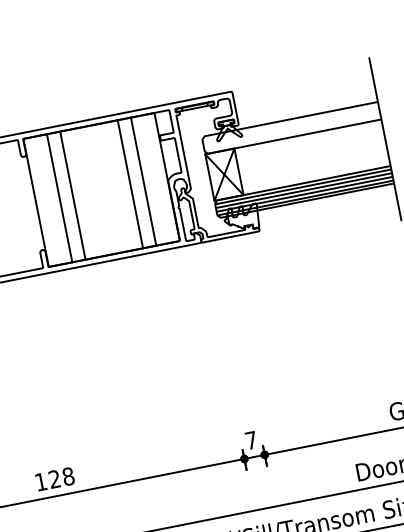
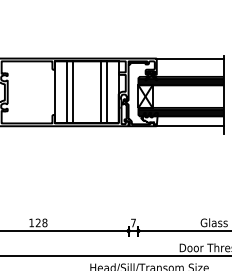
line: (299, 78) -> (189, 58), added
hatch: (290, 127) -> (180, 80), added
line: (327, 218) -> (189, 126), added

